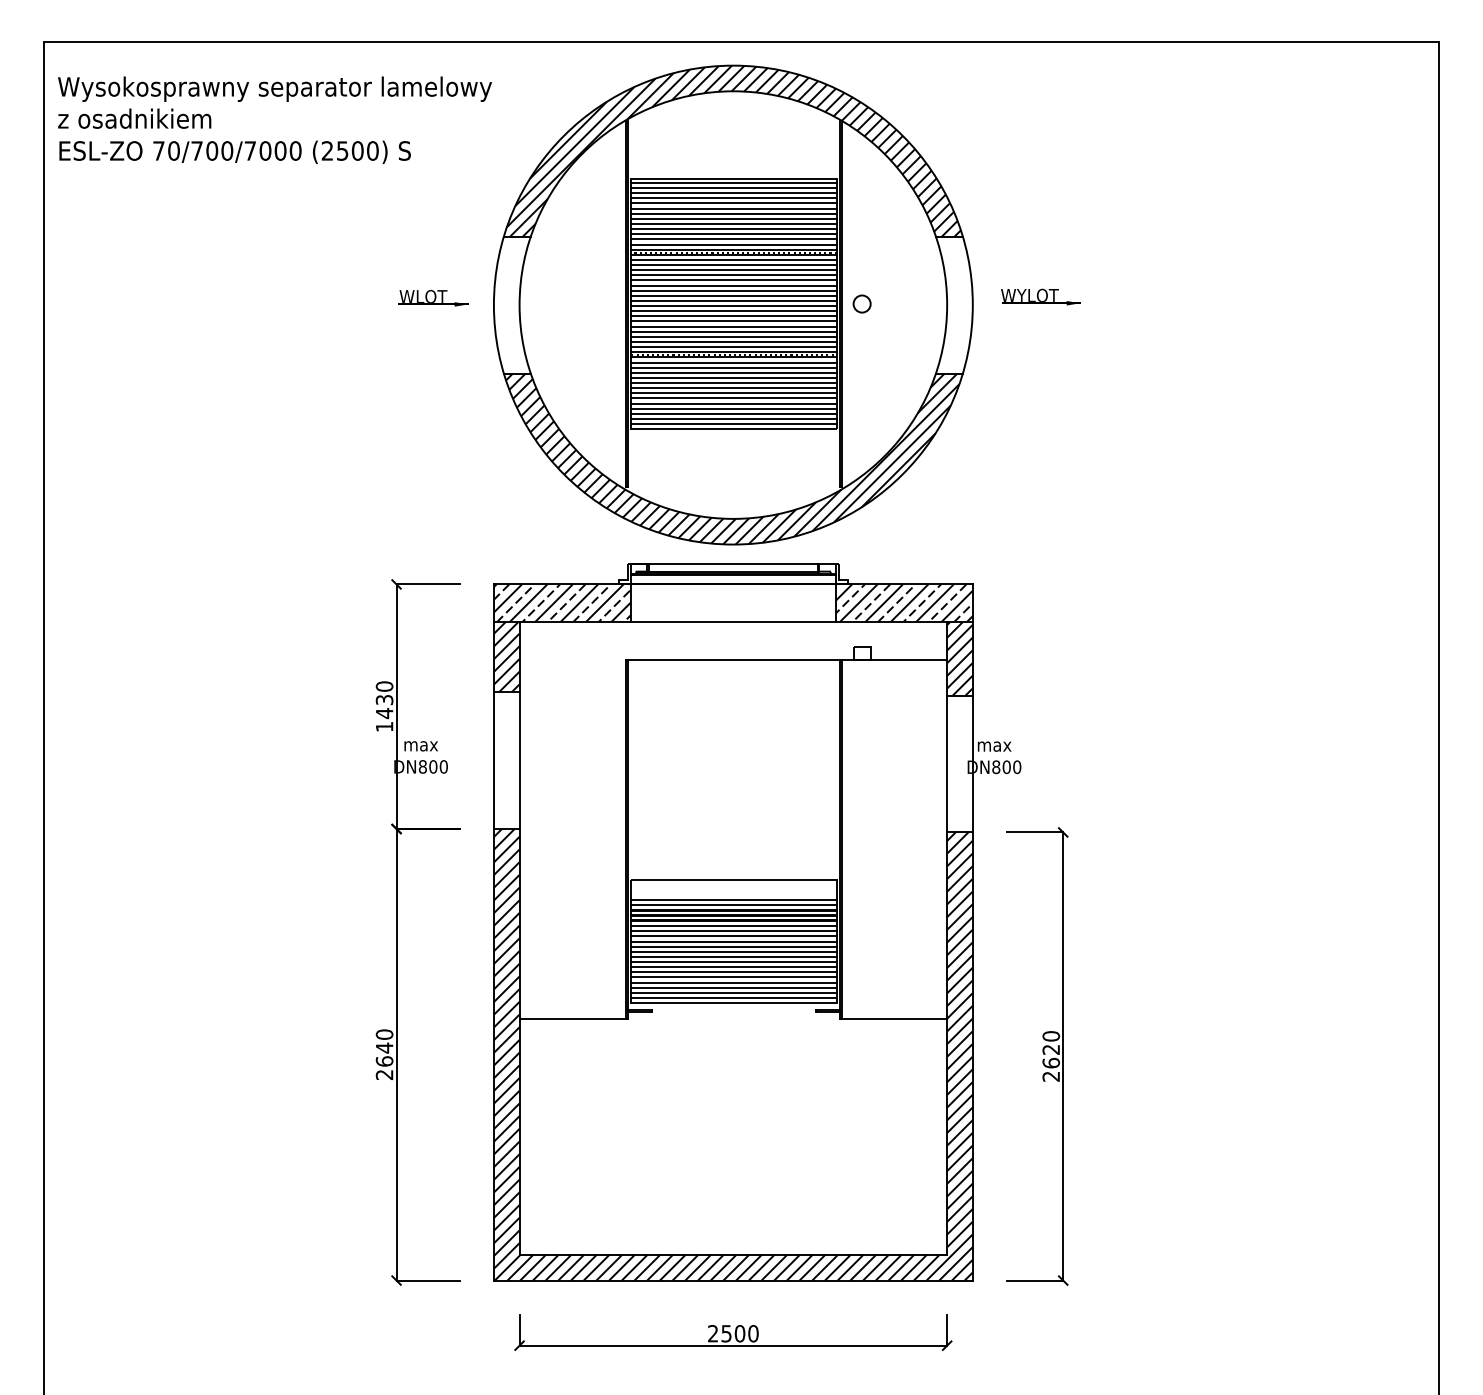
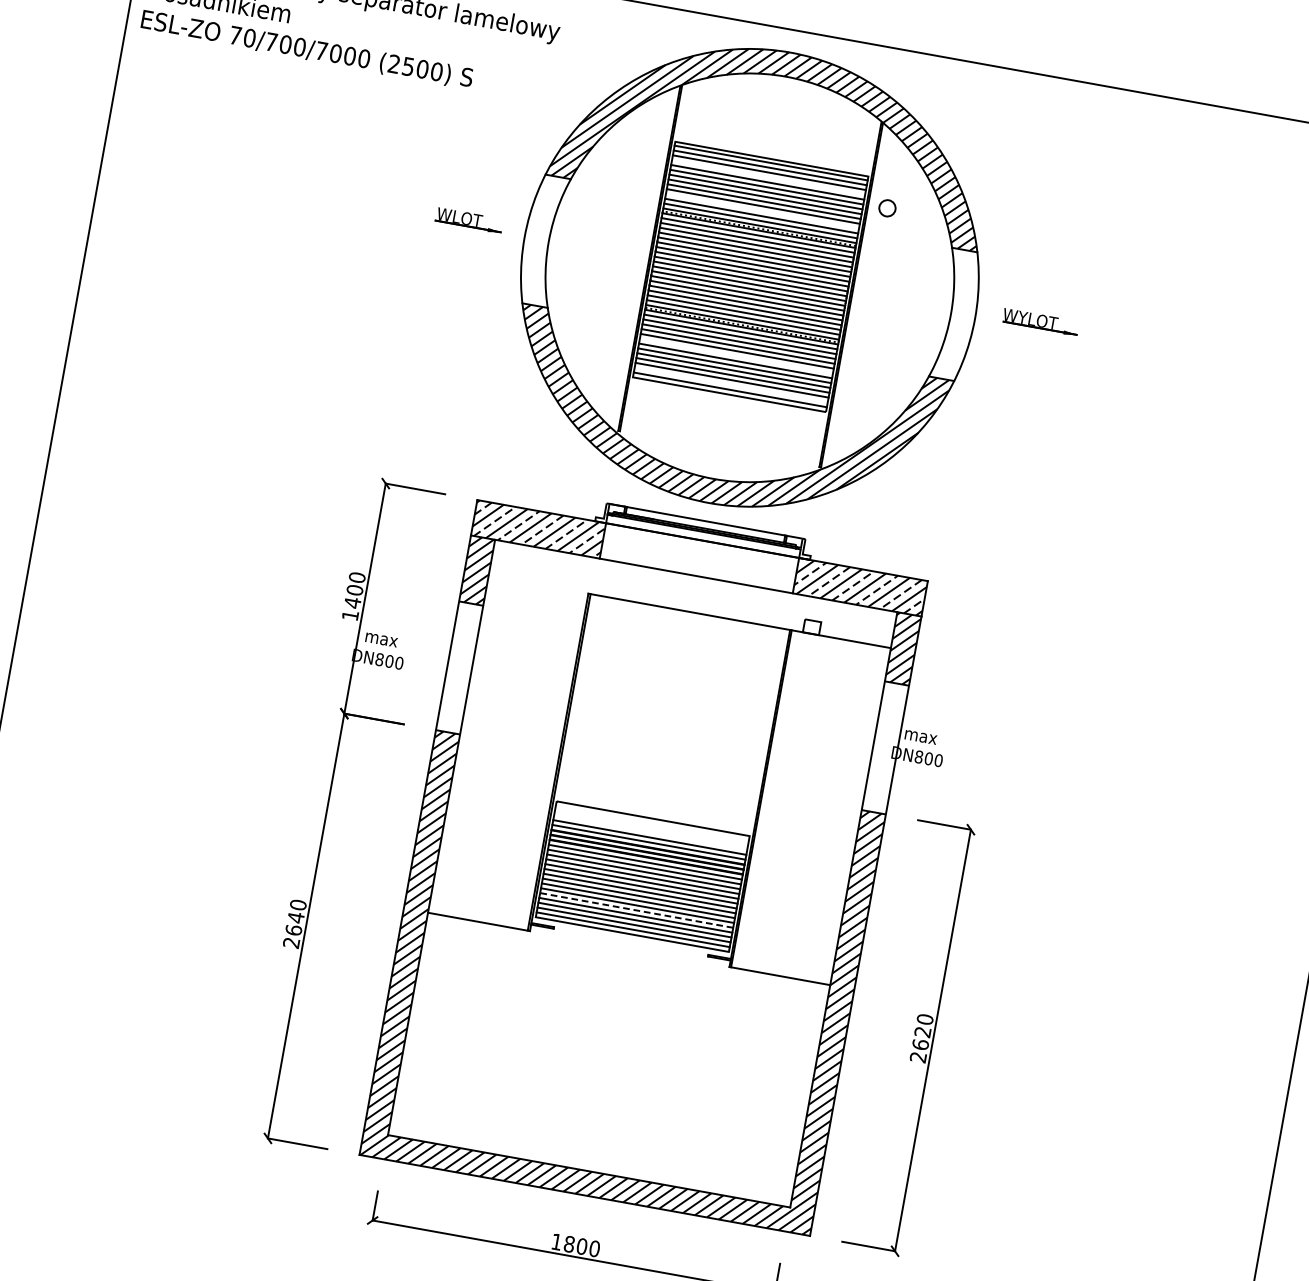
line: (733, 198) -> (768, 177), removed
line: (733, 234) -> (761, 211), removed
circle: (861, 303) -> (886, 207), moved
line: (733, 388) -> (735, 356), removed
line: (733, 418) -> (730, 384), removed
text: (384, 699) -> (354, 589), 1430 -> 1400
line: (734, 977) -> (637, 910), solid -> dashed
text: (719, 1333) -> (562, 1242), 2500 -> 1800

